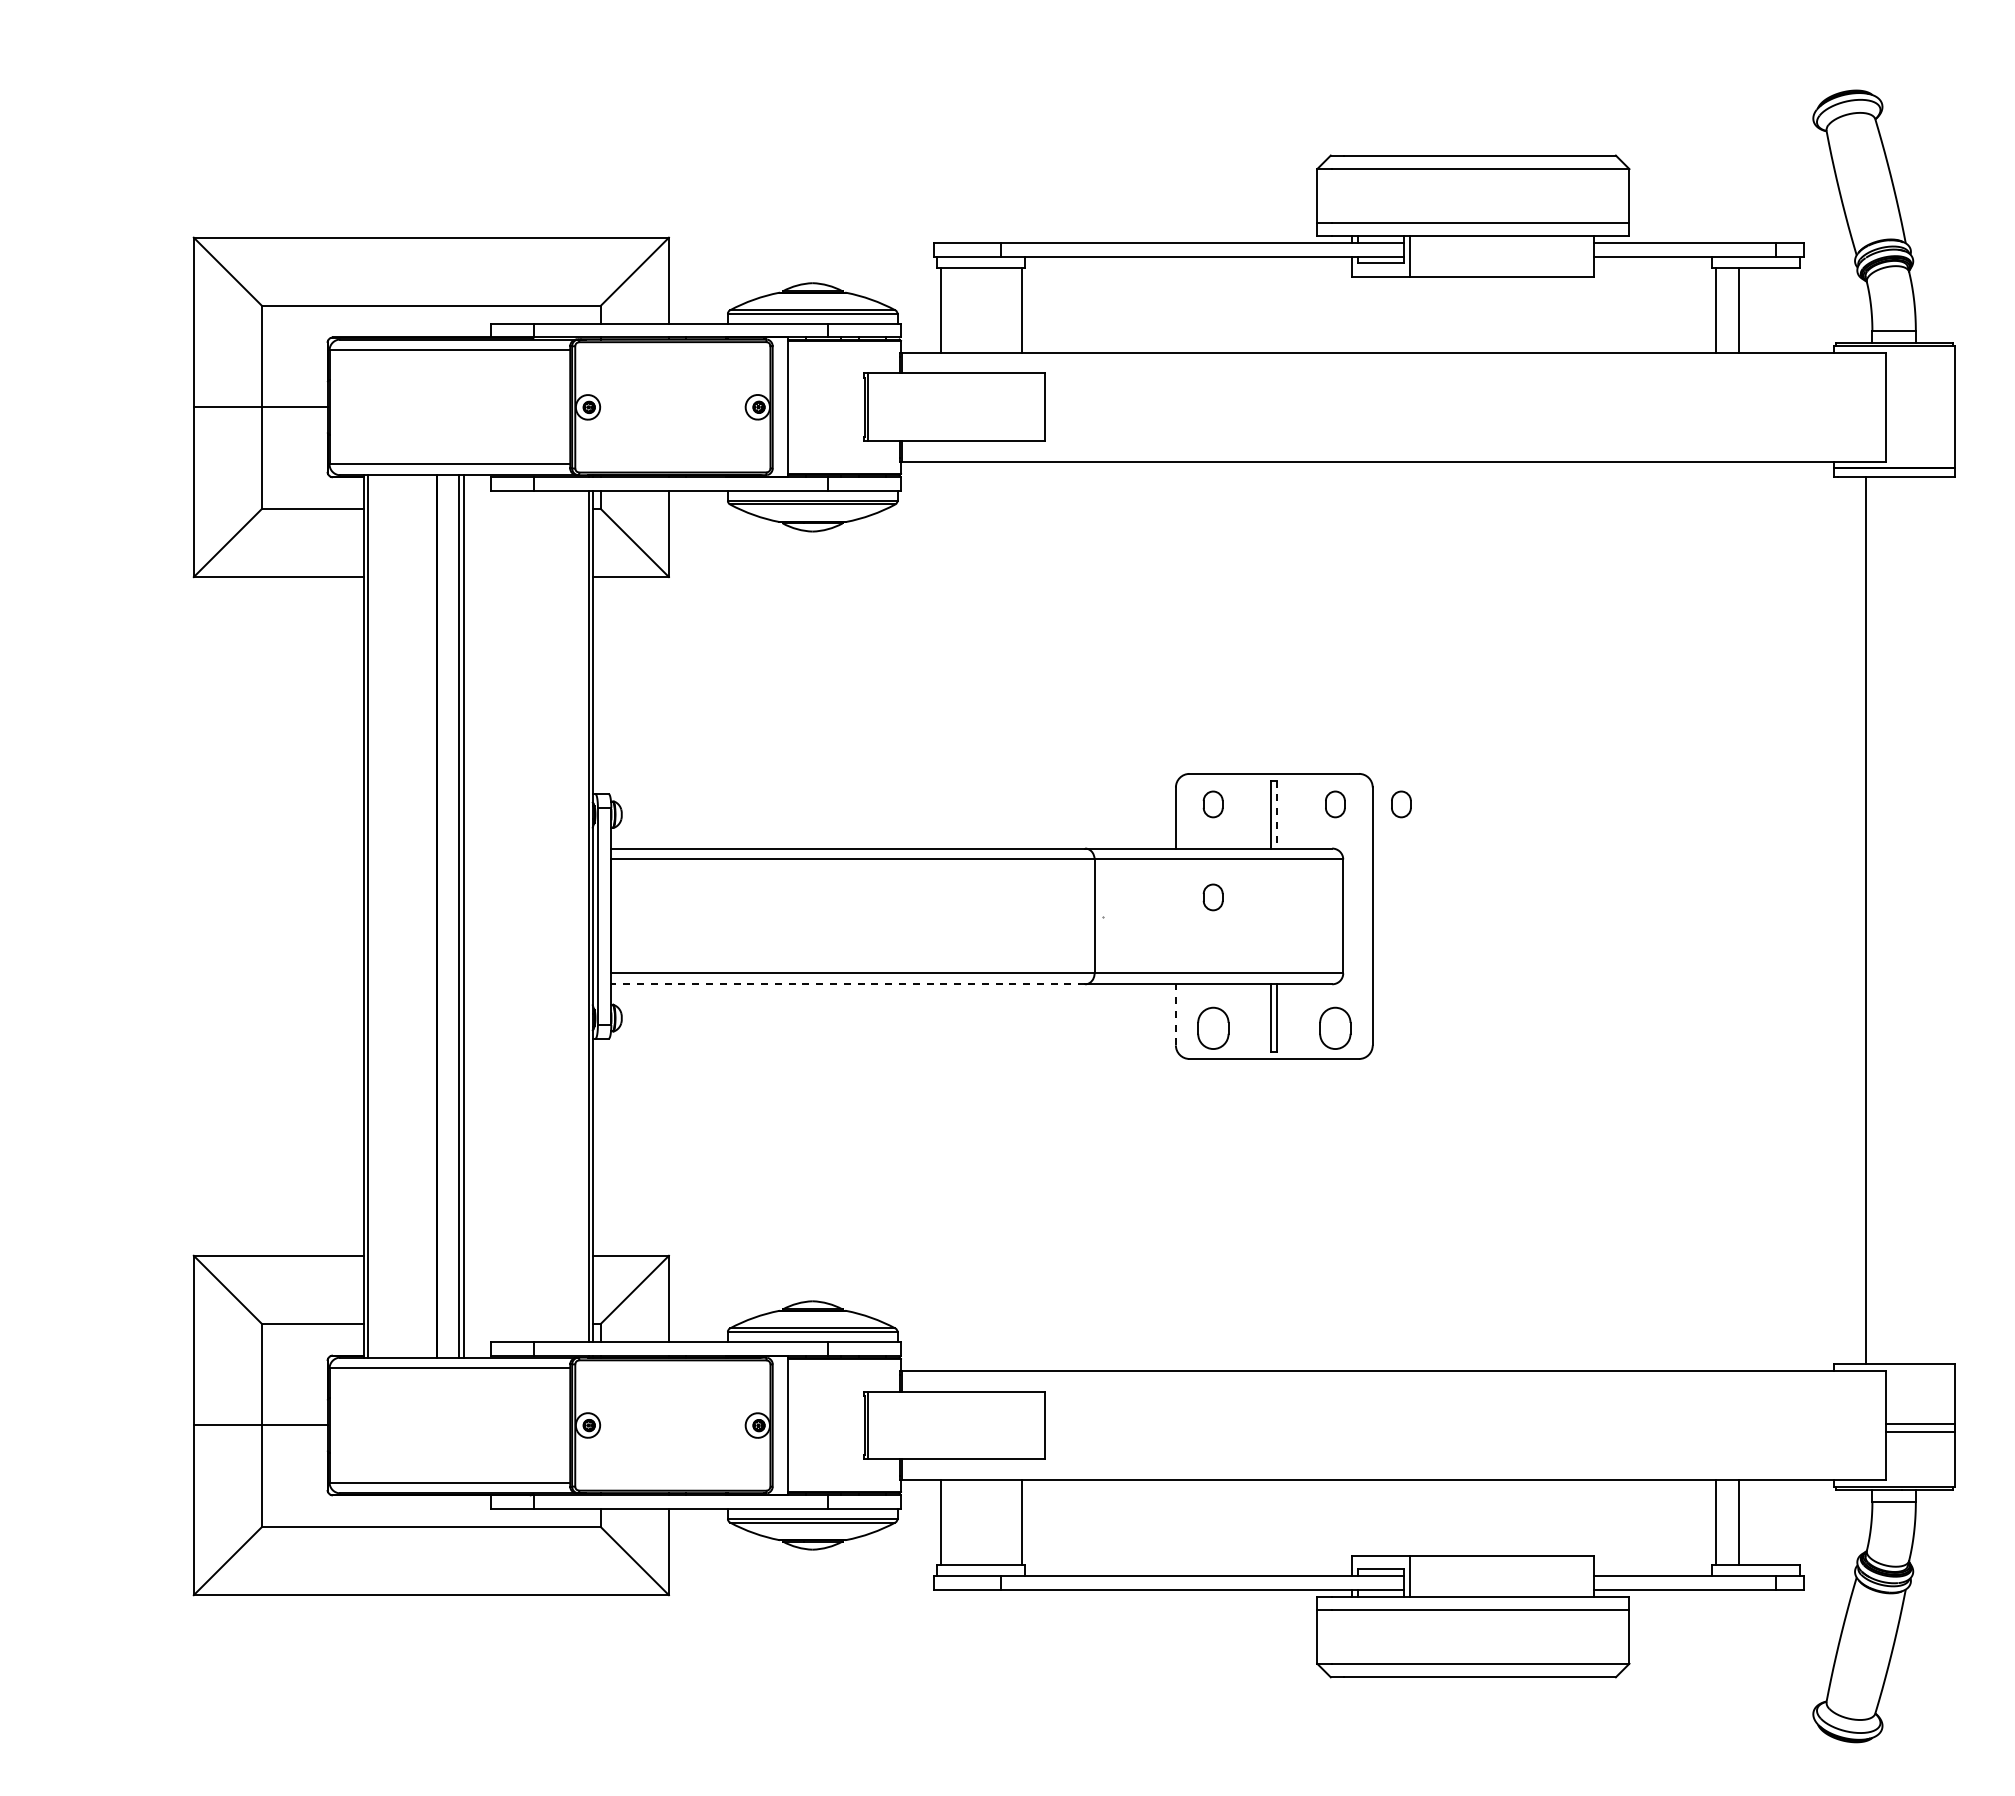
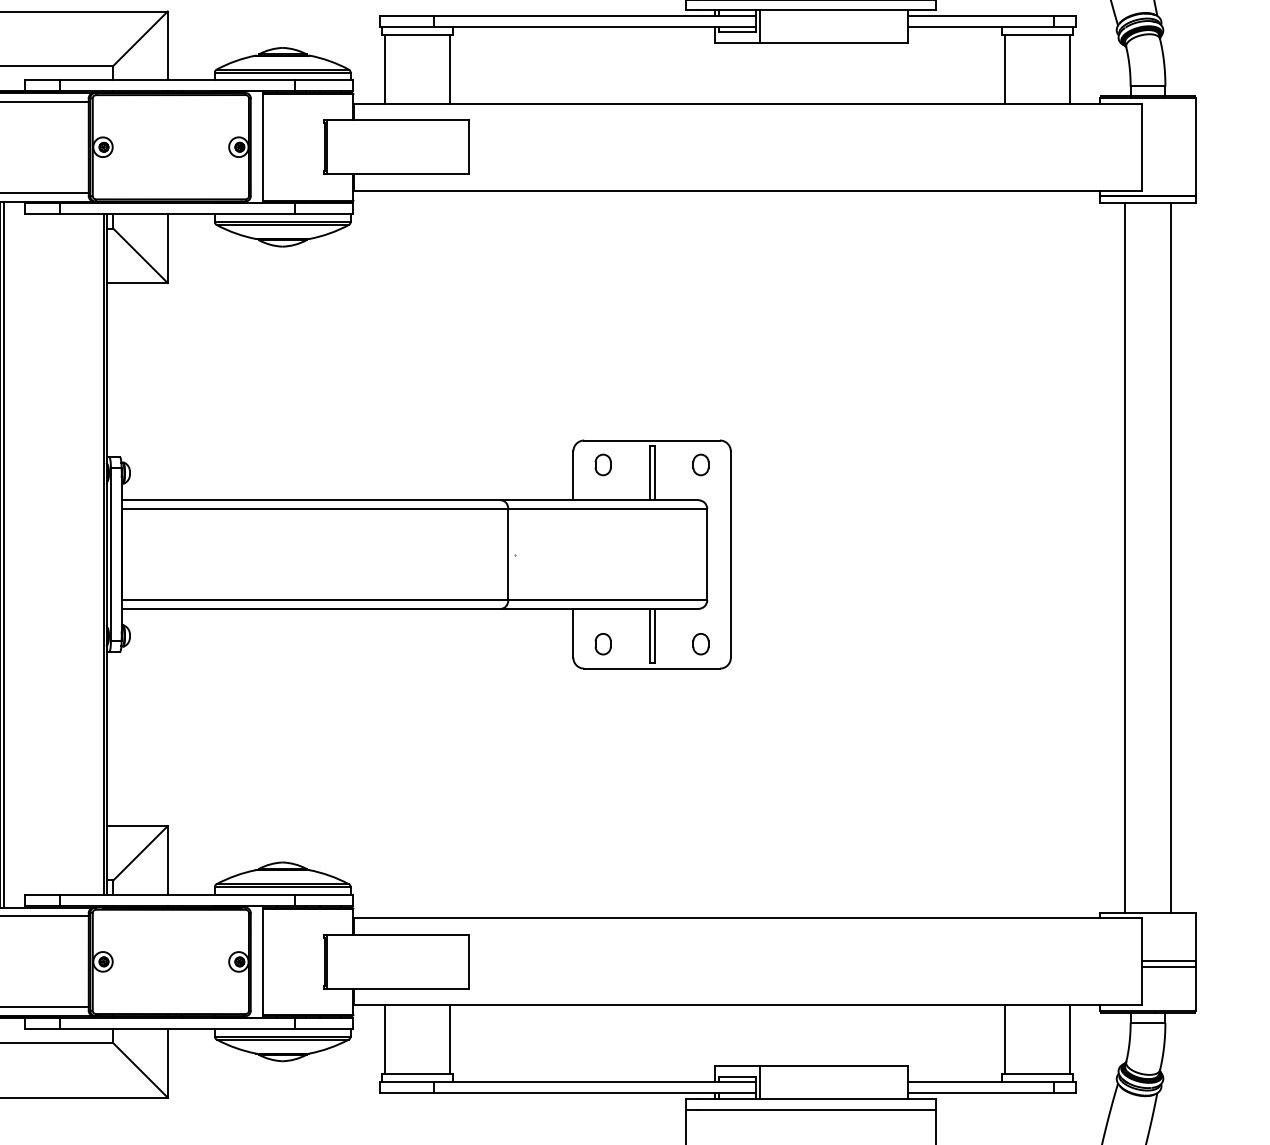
line: (1739, 310) -> (1070, 69), moved
part: (1401, 804) -> (753, 465), removed
line: (1277, 814) -> (654, 473), dashed -> solid
part: (1212, 897) -> (602, 539), removed
line: (1922, 920) -> (1170, 557), added
line: (848, 984) -> (311, 609), dashed -> solid
line: (1175, 1014) -> (573, 633), dashed -> solid
part: (1212, 1028) -> (602, 644), size x0.62
part: (1335, 1028) -> (701, 644), size x0.62
line: (1739, 1522) -> (1070, 1039), moved

